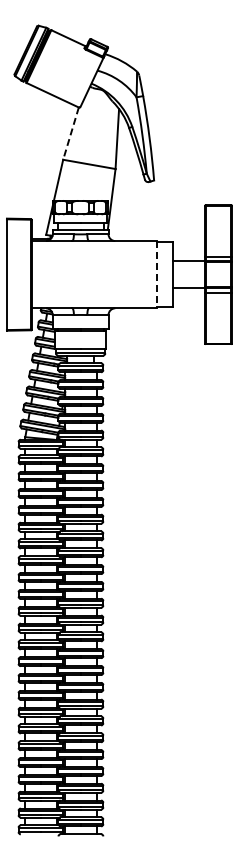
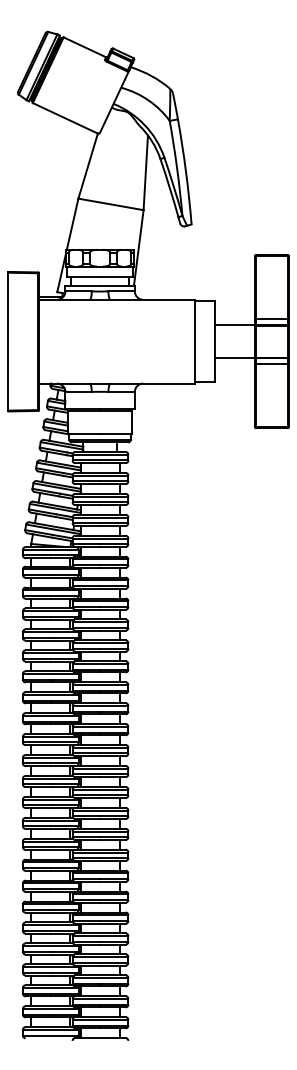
line: (70, 134) -> (87, 167), dashed -> solid
line: (156, 274) -> (194, 341), dashed -> solid

